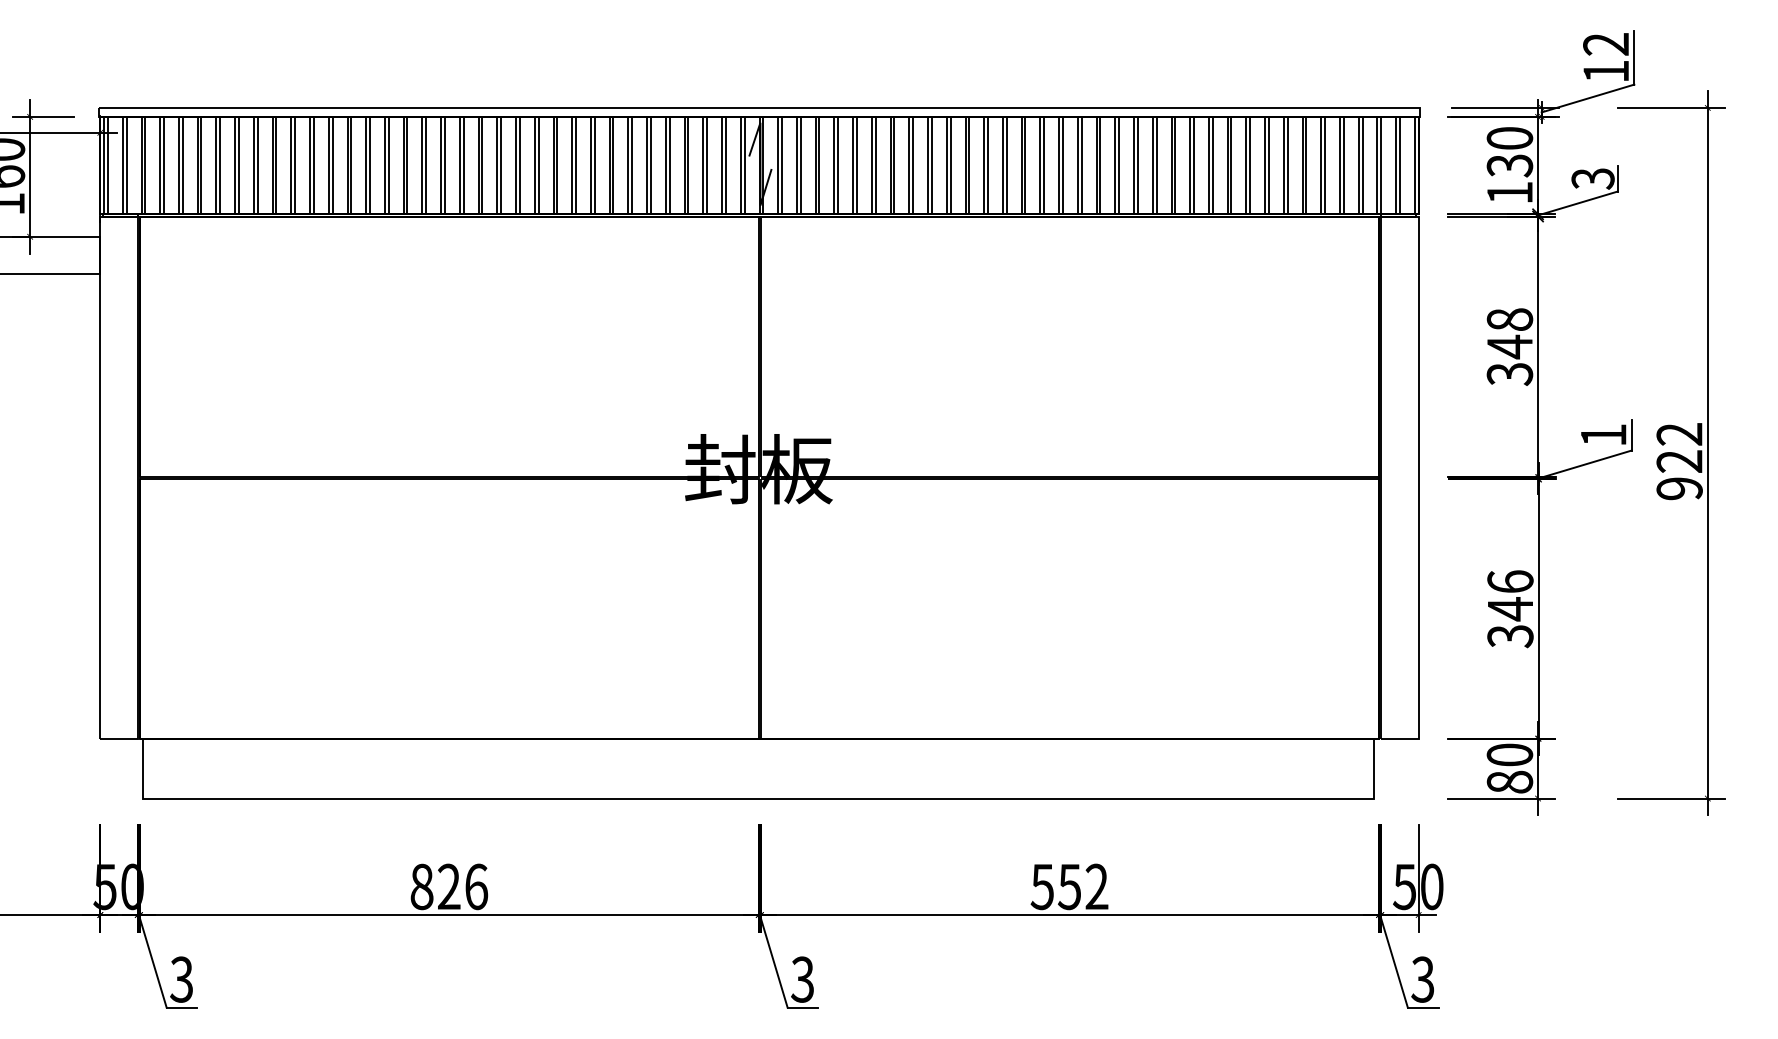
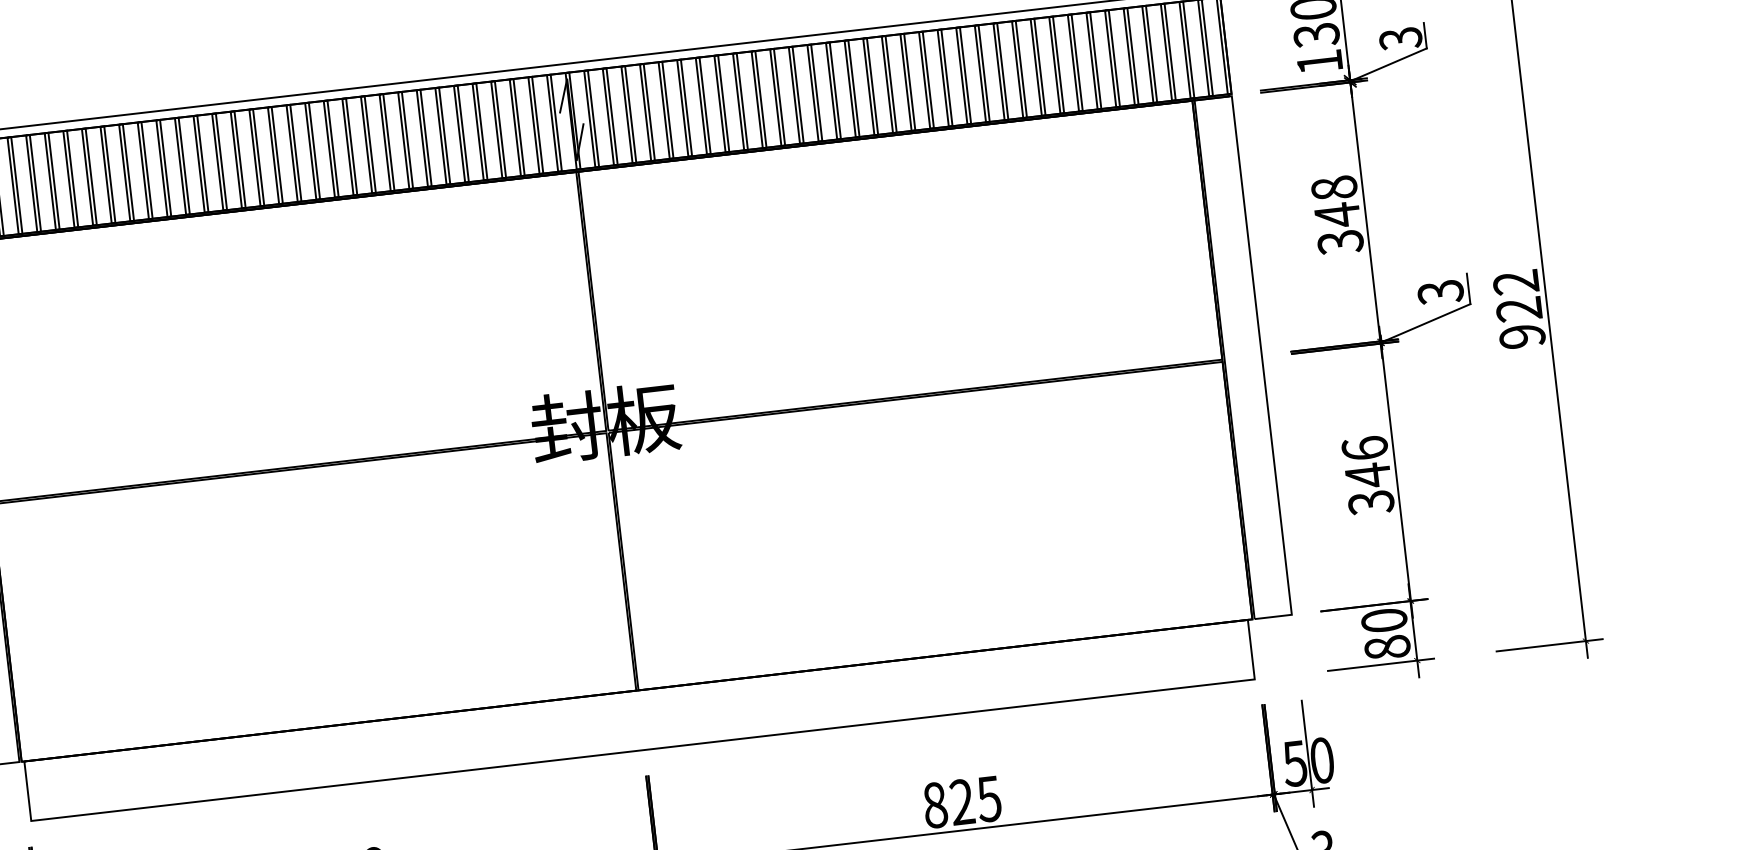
text: (1603, 435) -> (1440, 292), 1 -> 3
text: (1069, 886) -> (961, 801), 552 -> 825

